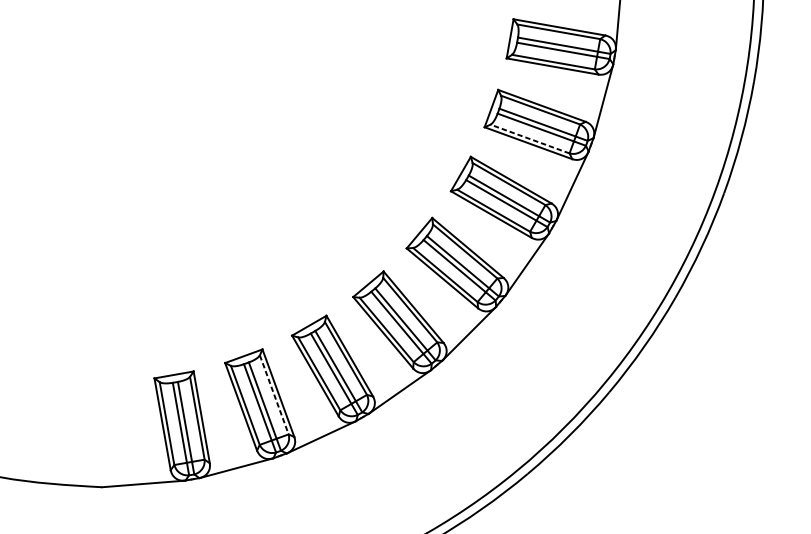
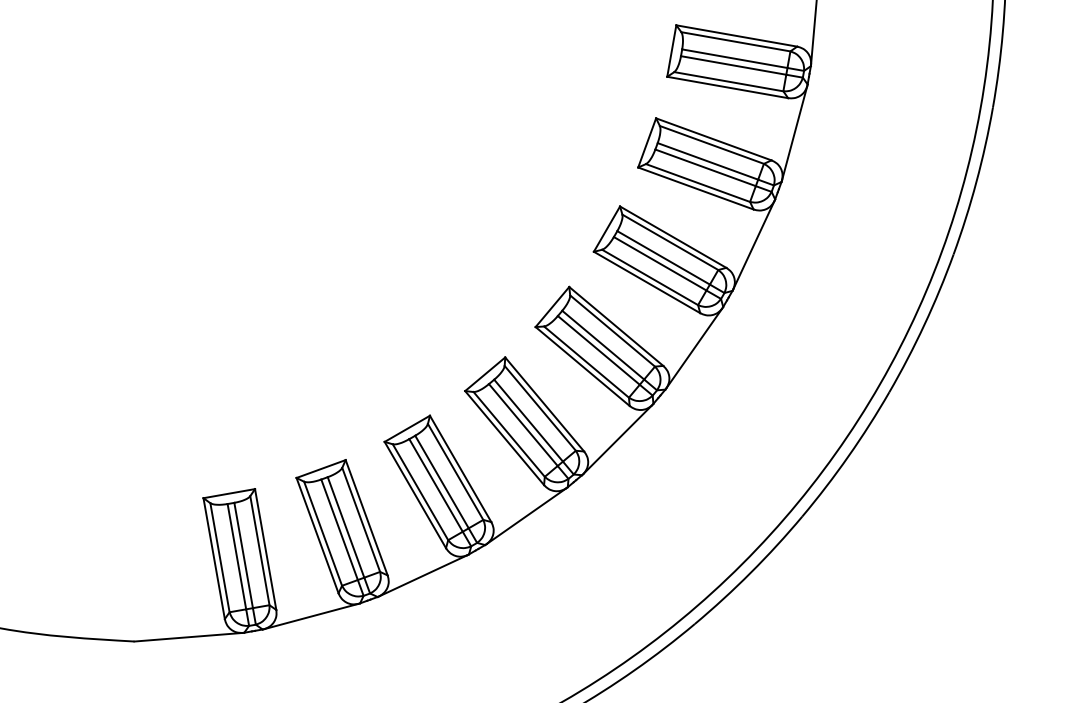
line: (529, 138) -> (697, 182), dashed -> solid
line: (274, 395) -> (361, 520), dashed -> solid

